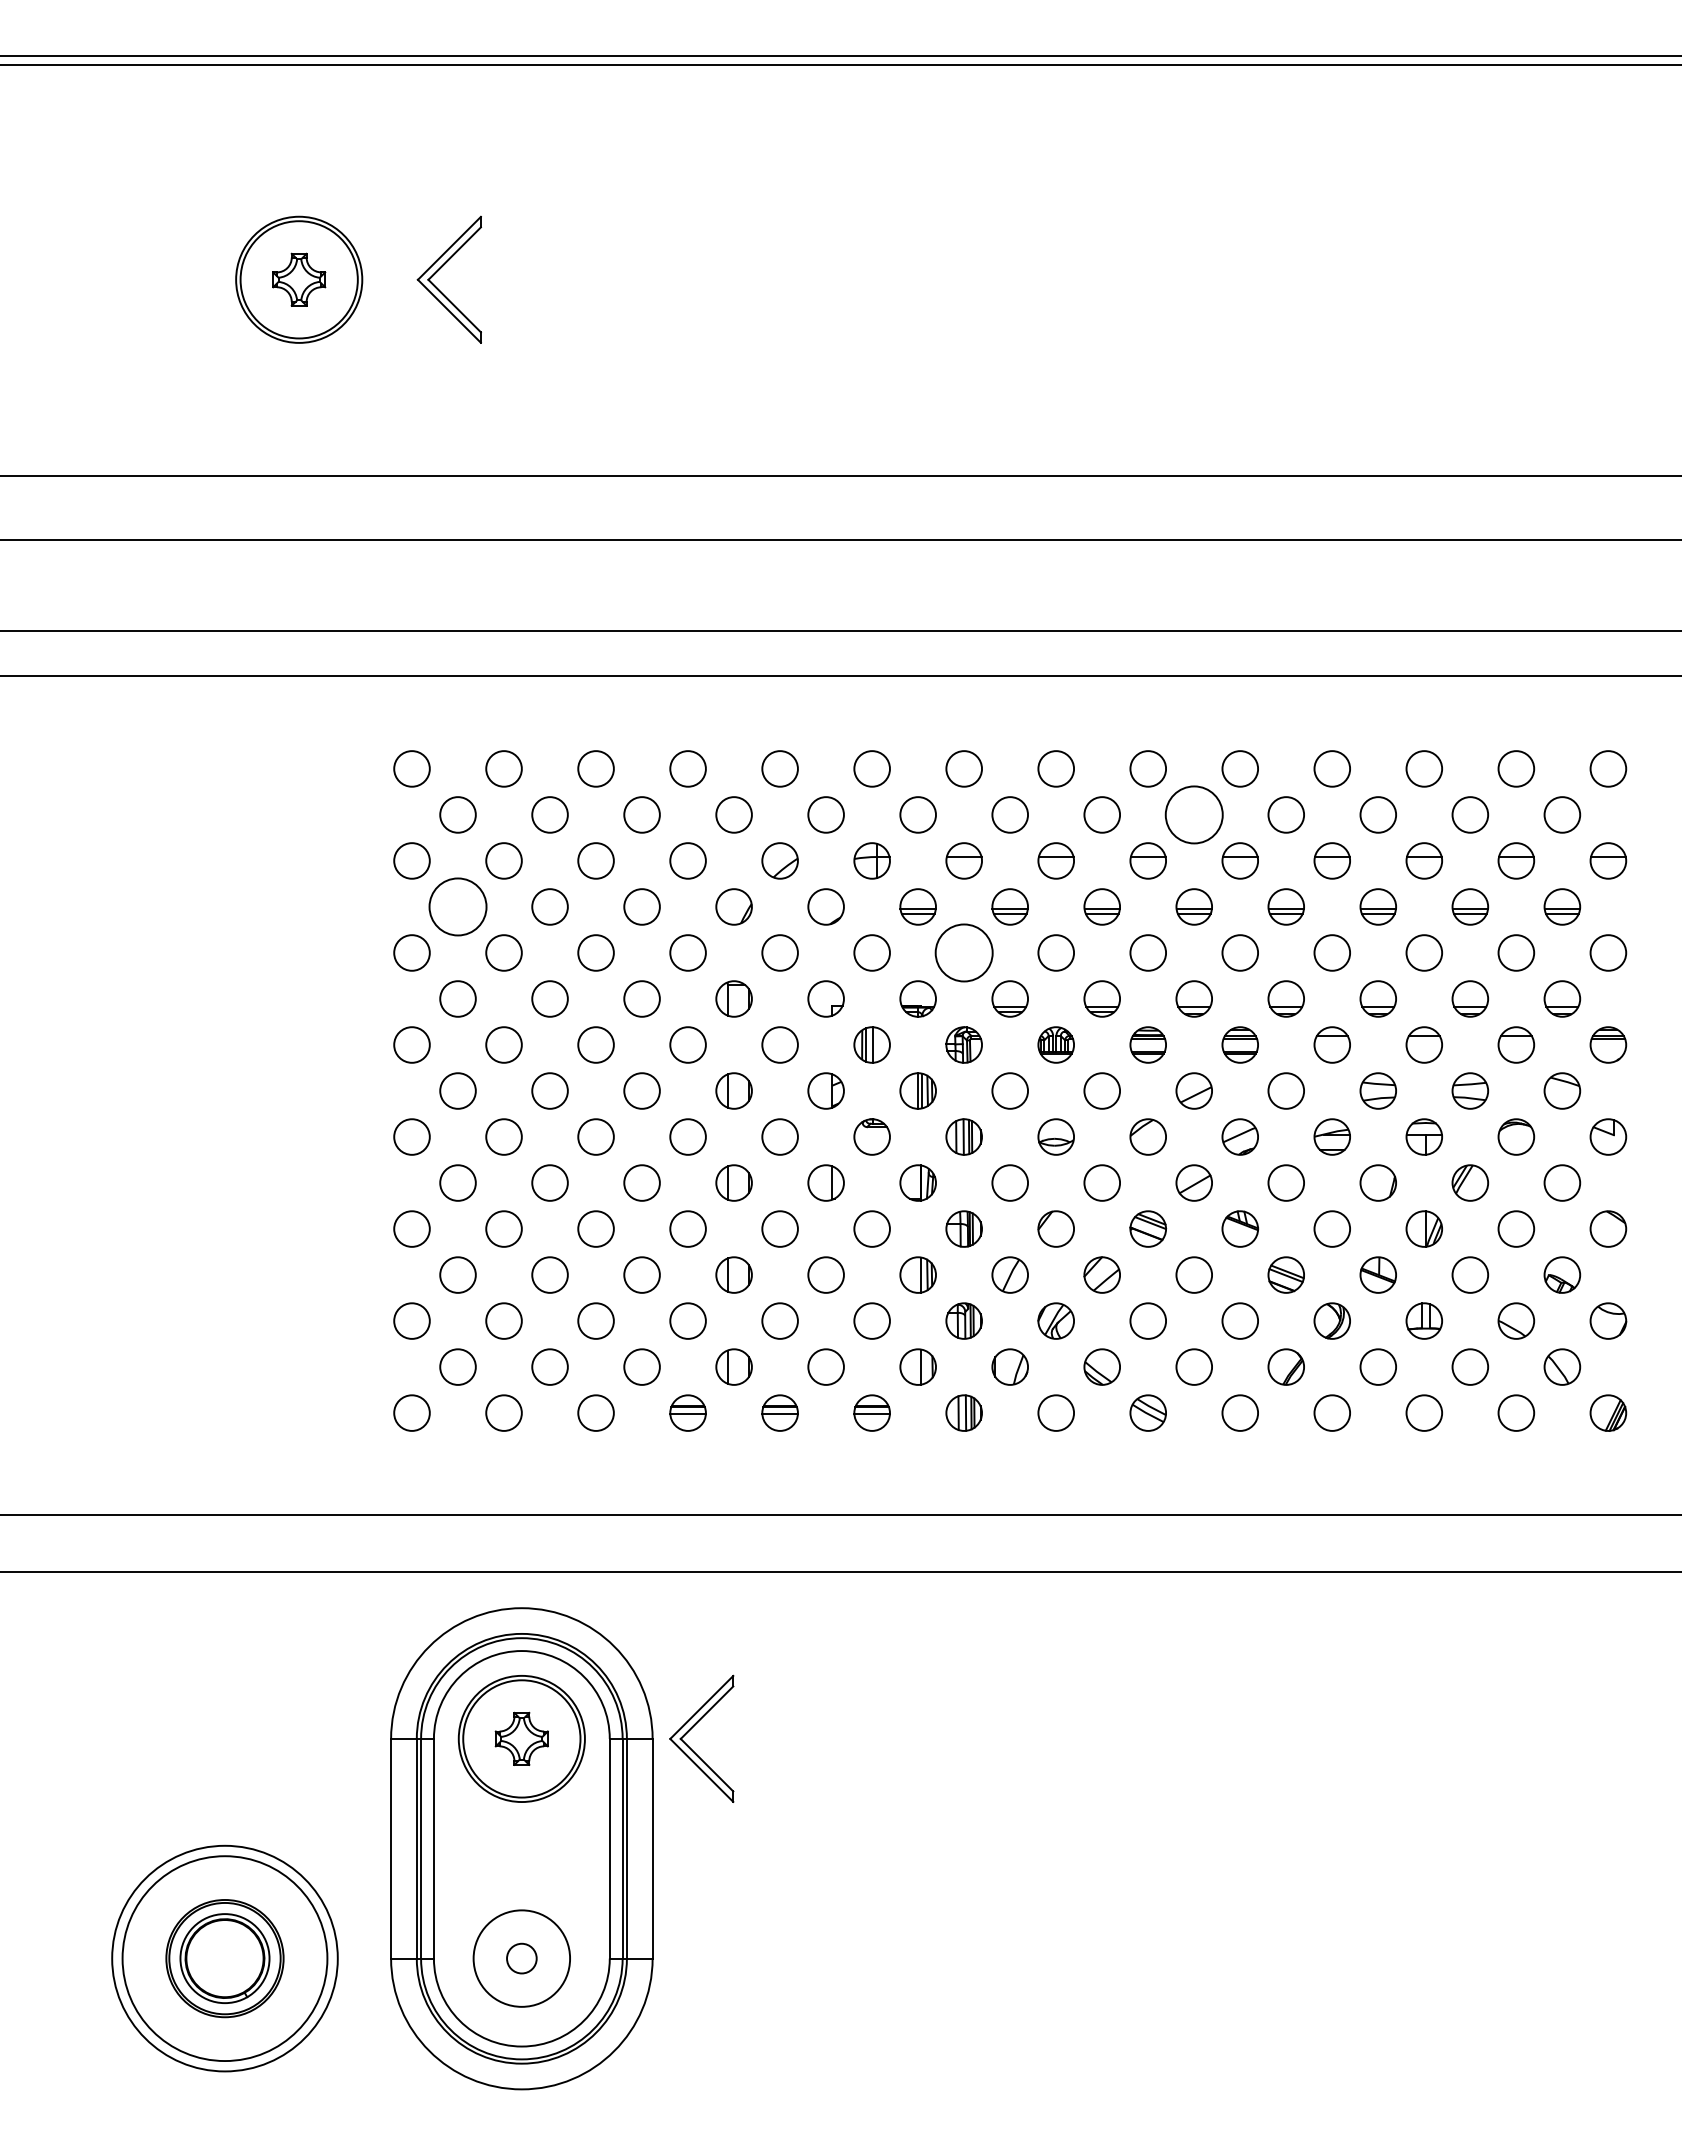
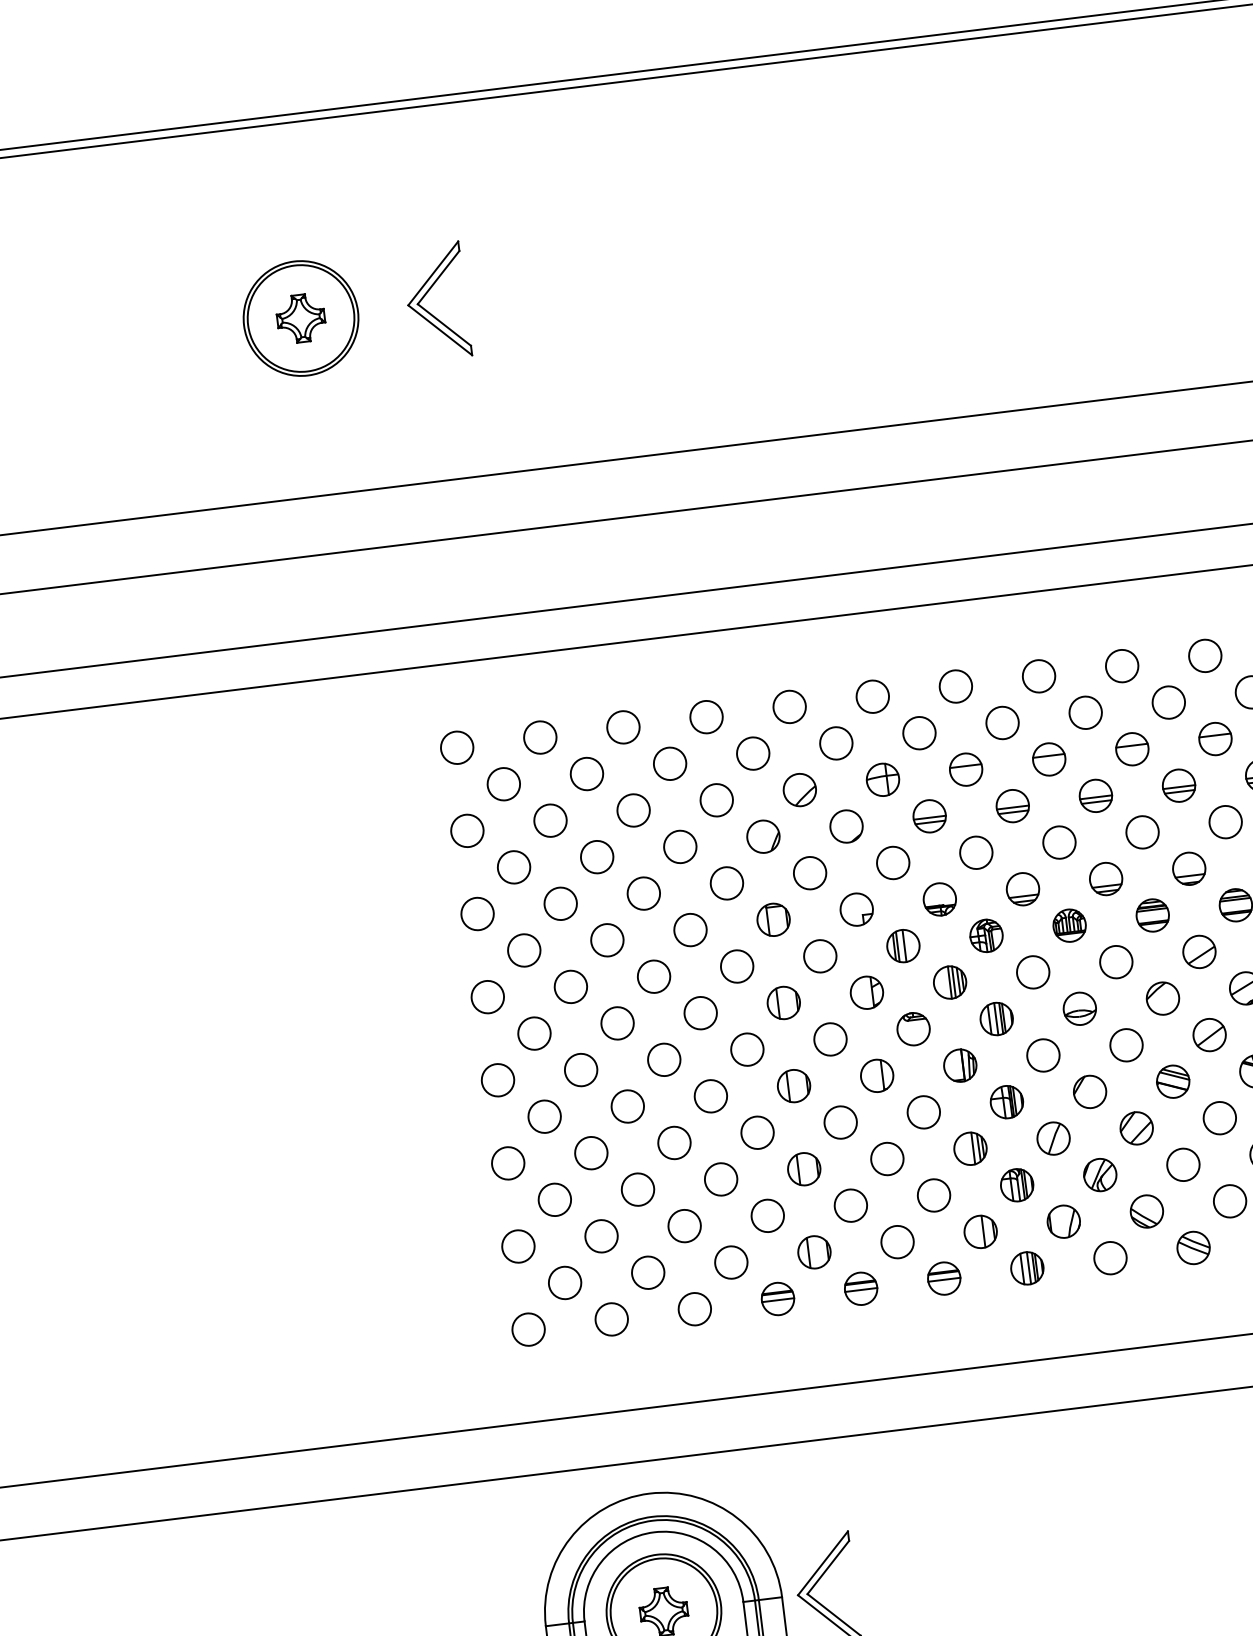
circle: (1194, 814) -> (1168, 702), size x0.62
circle: (457, 906) -> (513, 866), size x0.62
circle: (964, 952) -> (976, 852), size x0.62

